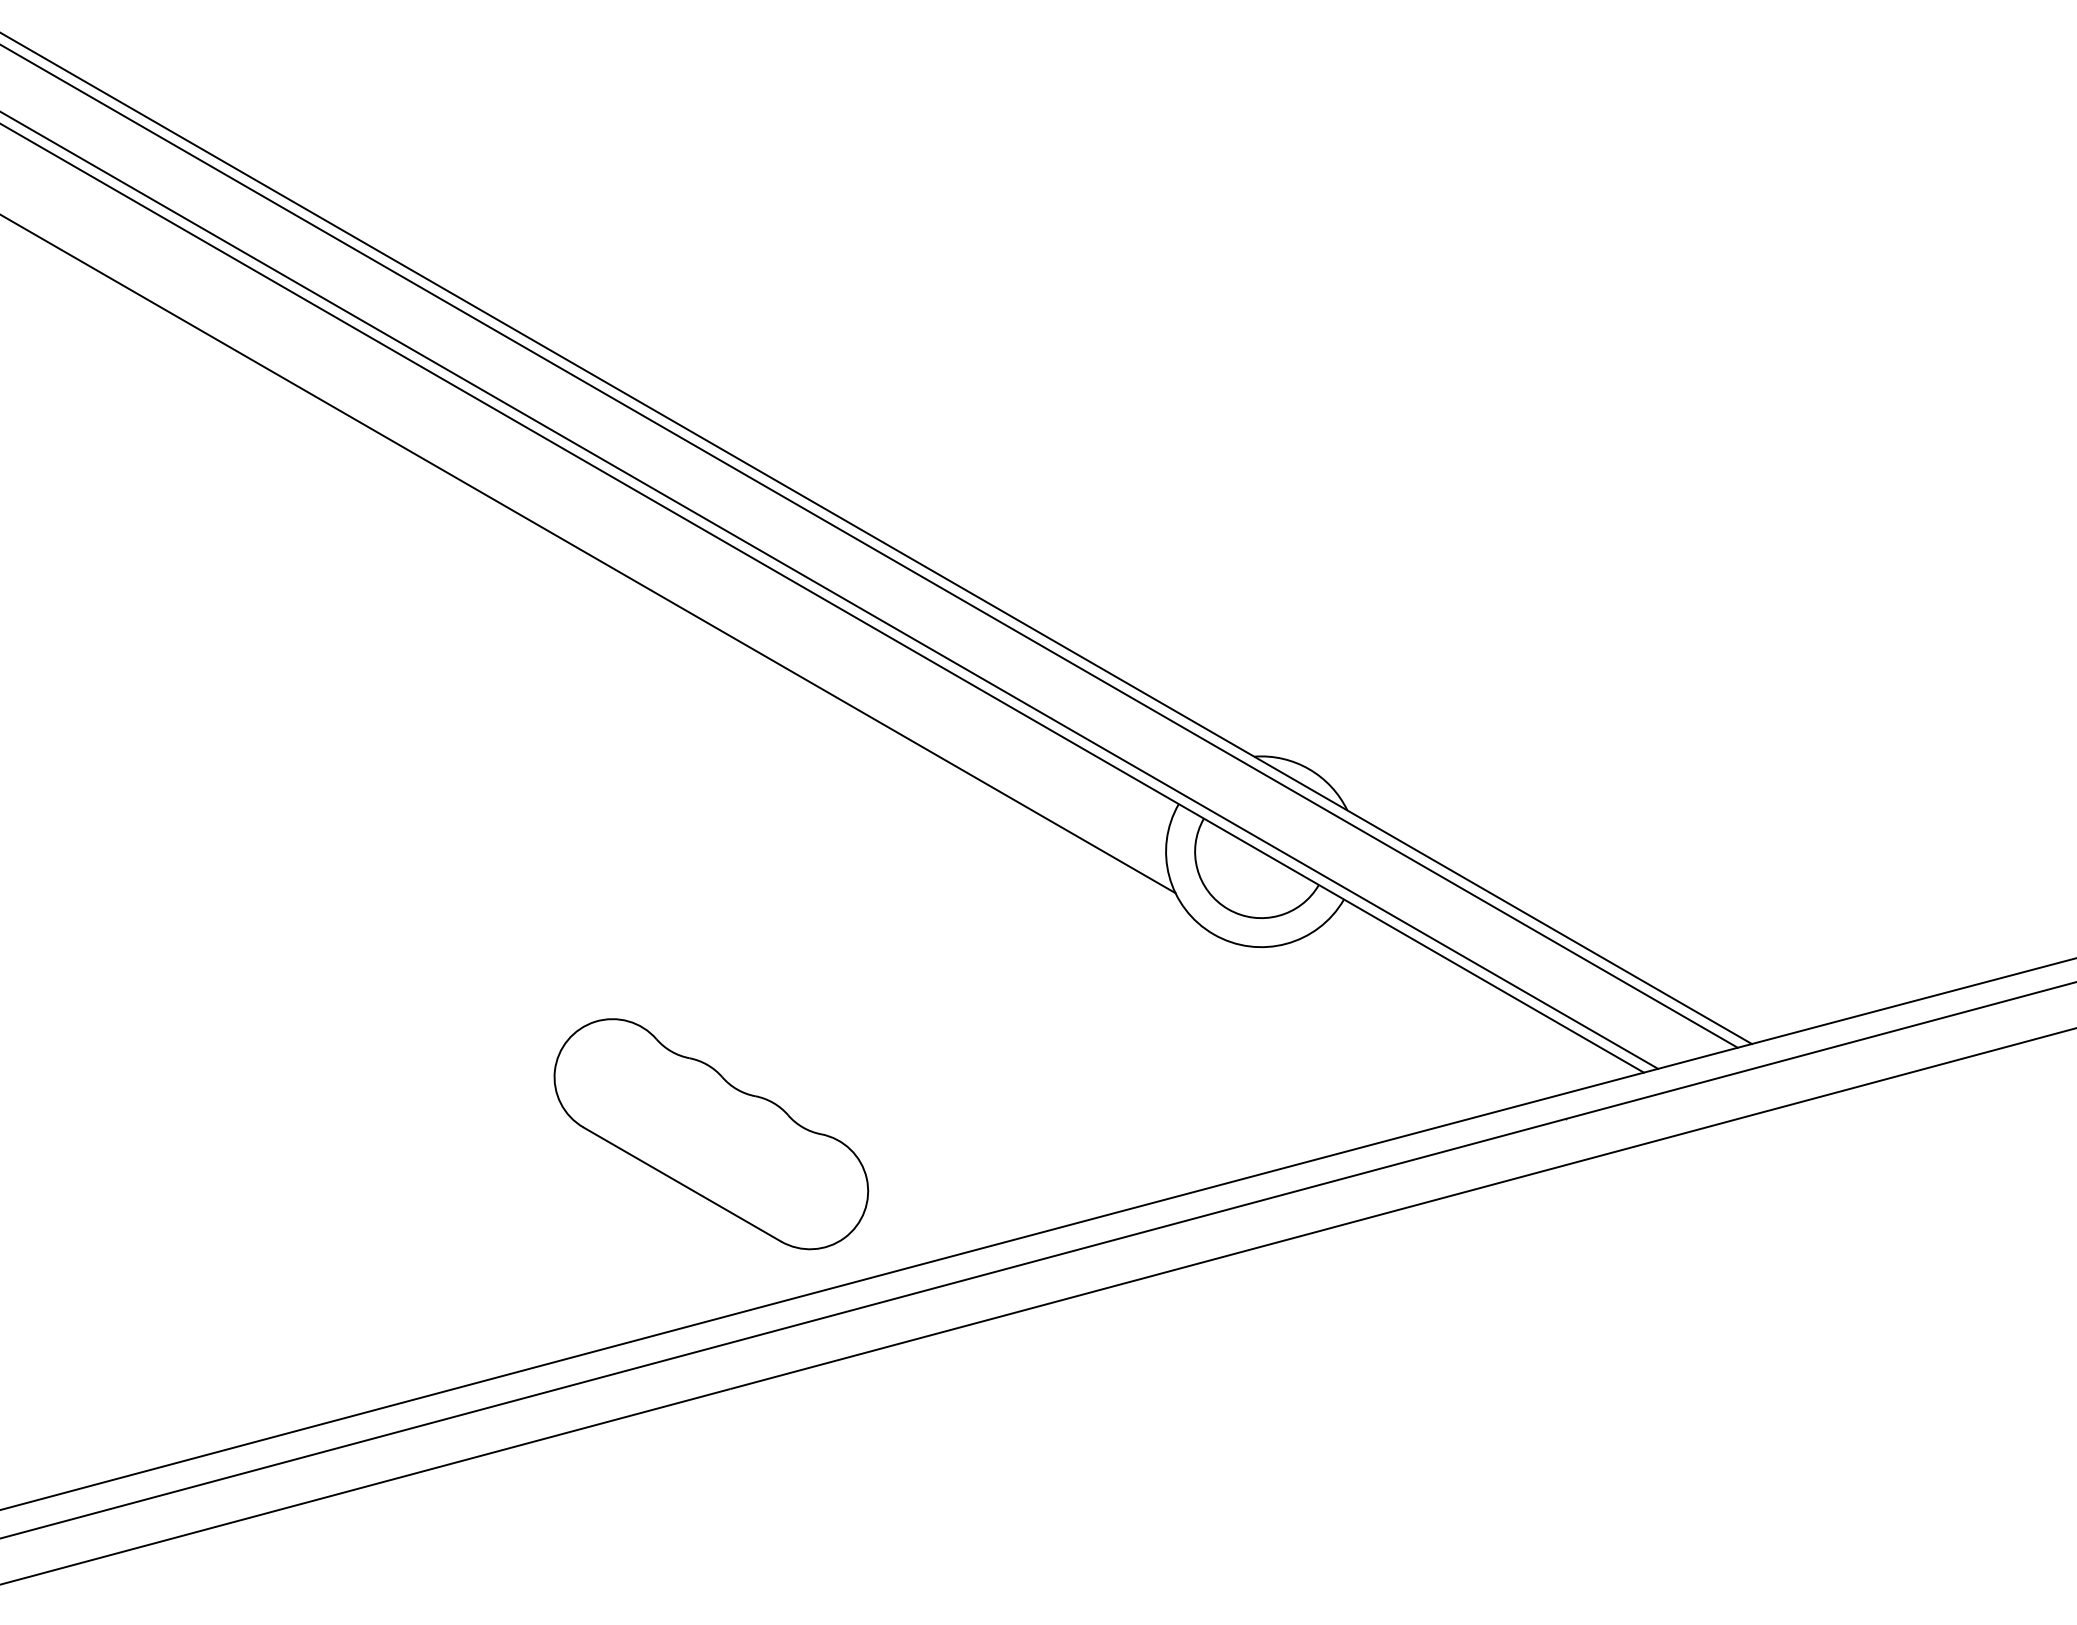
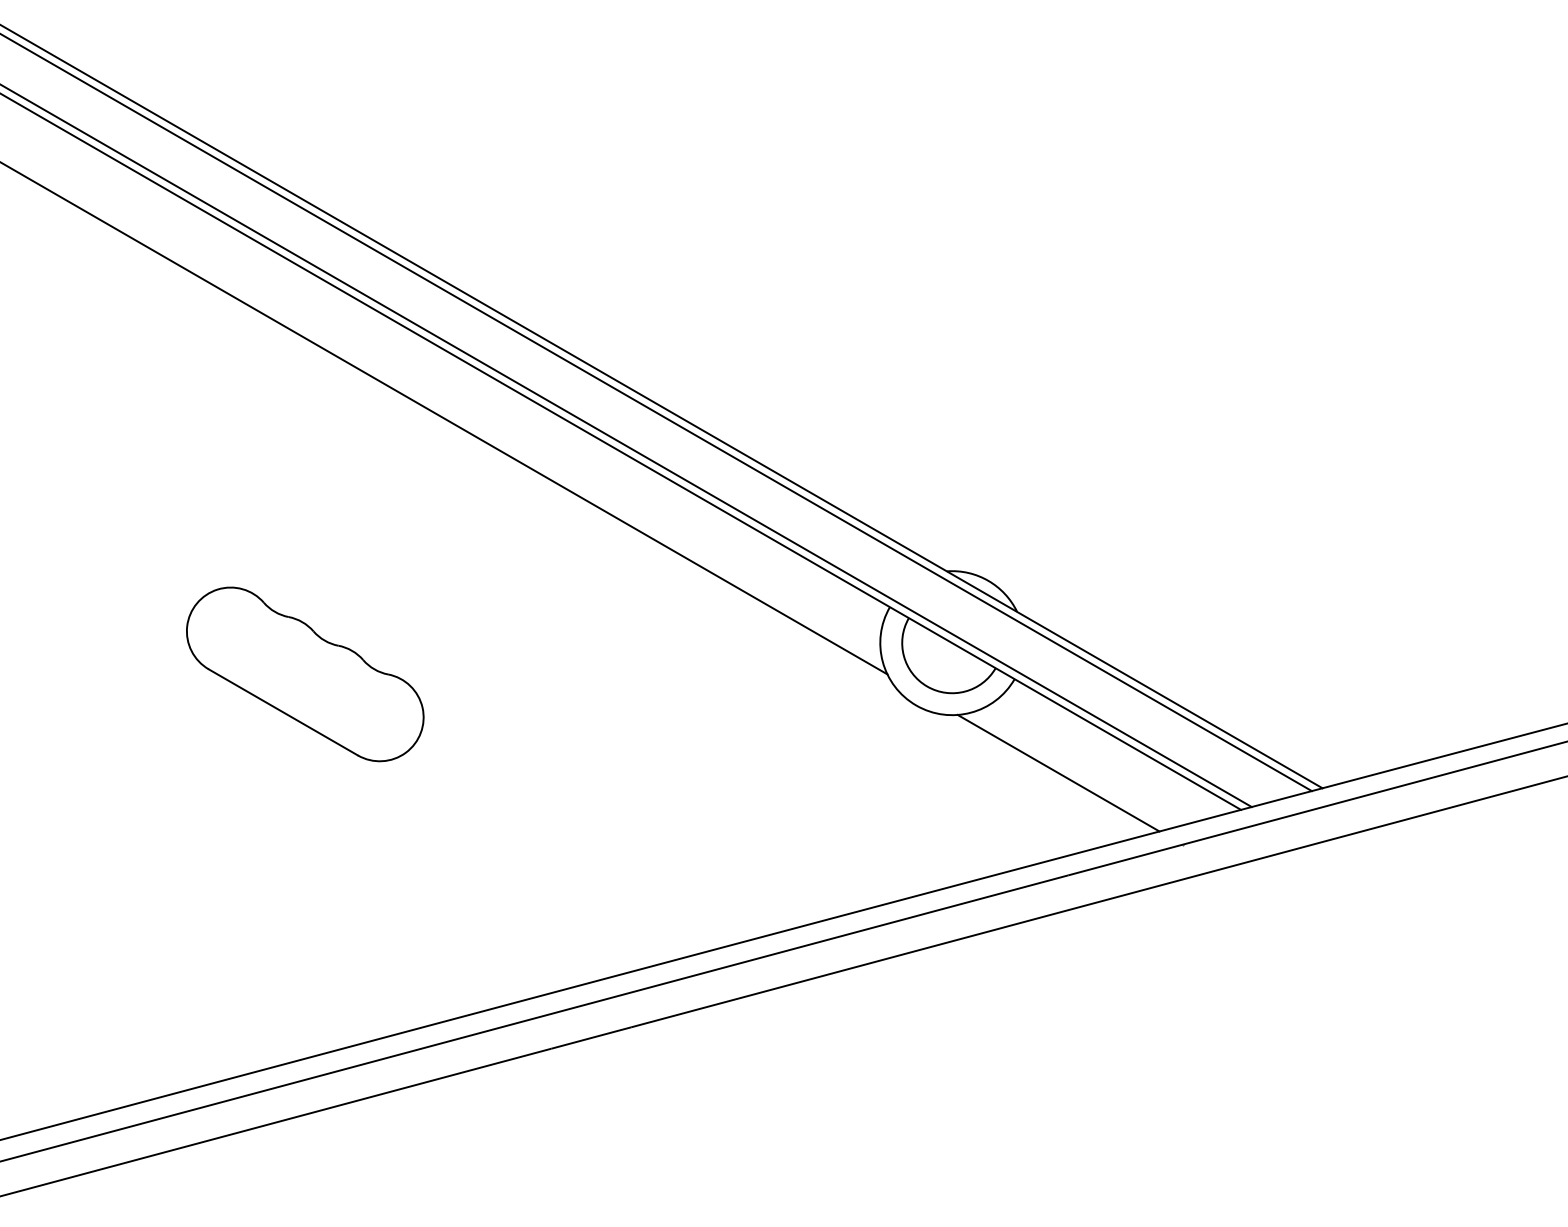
line: (1401, 1023) -> (1058, 772), added
part: (711, 1134) -> (305, 674), moved

